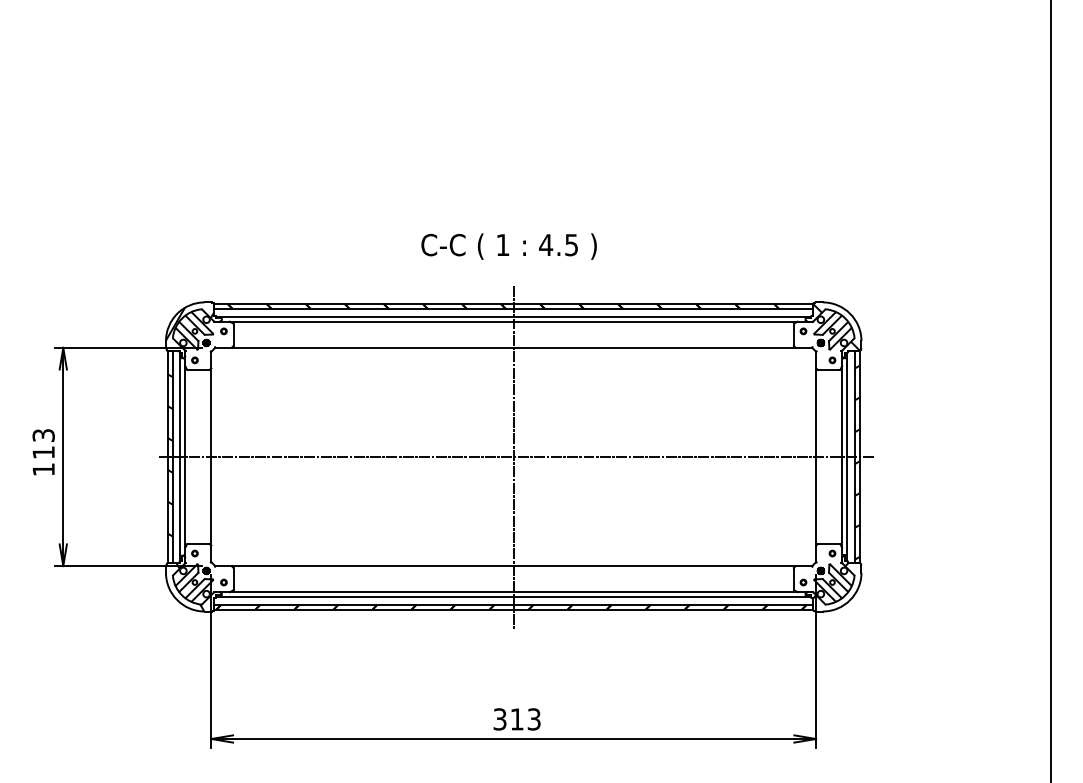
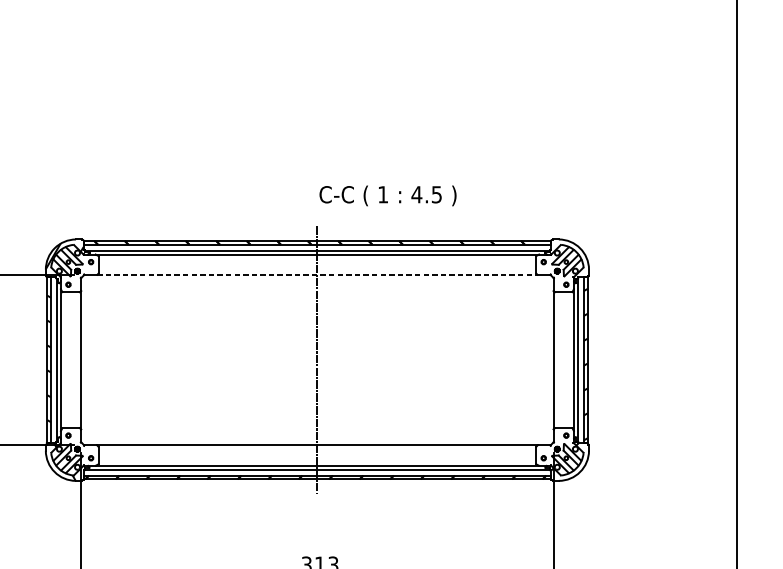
text: (508, 246) -> (387, 195), moved
hatch: (836, 326) -> (569, 258), removed
line: (514, 347) -> (318, 274), solid -> dashed
line: (515, 456) -> (318, 359), removed

